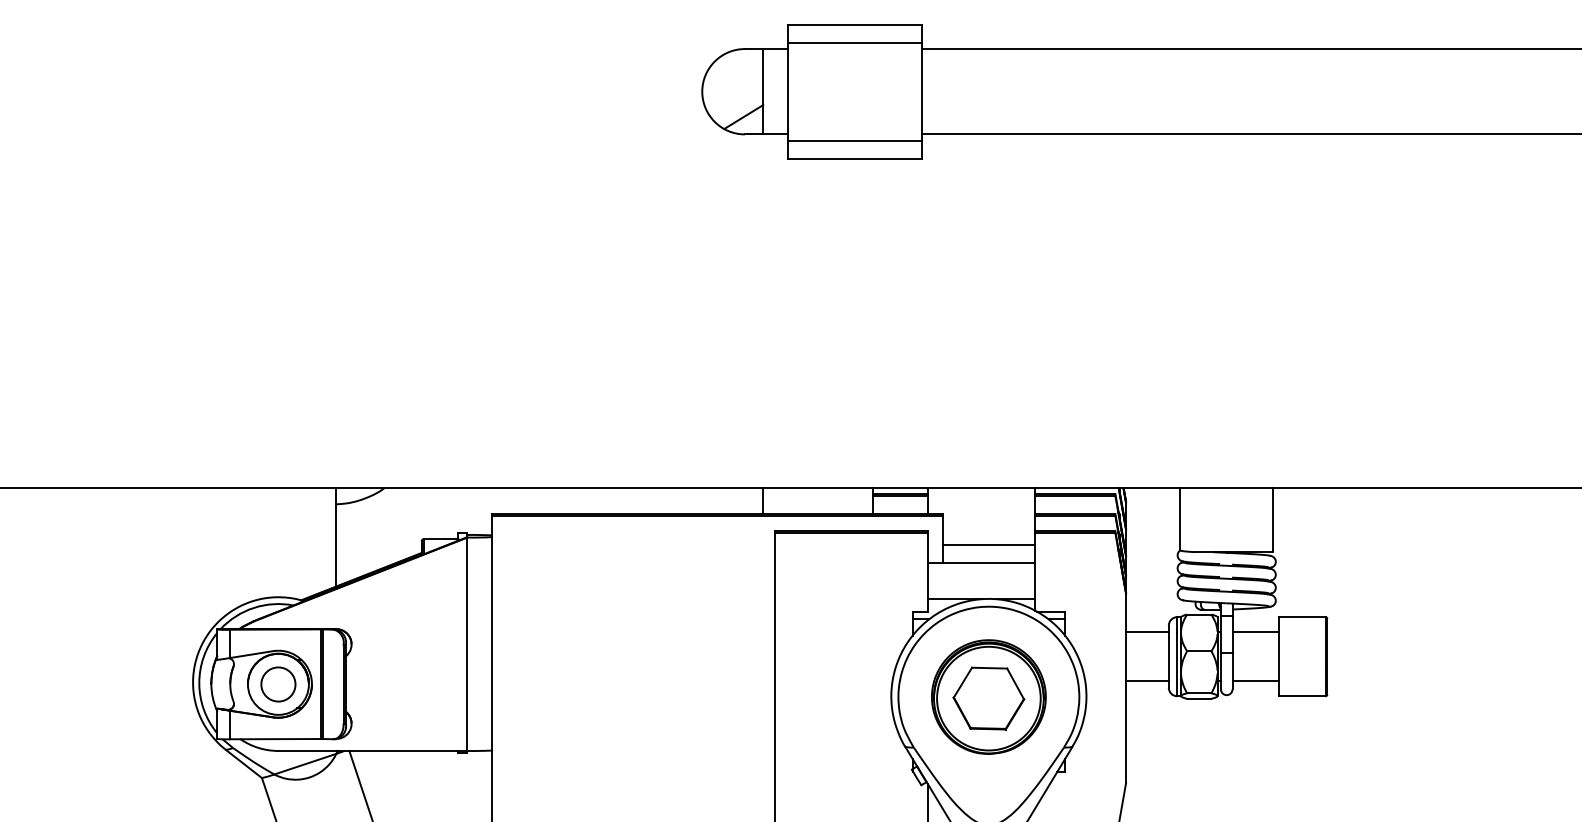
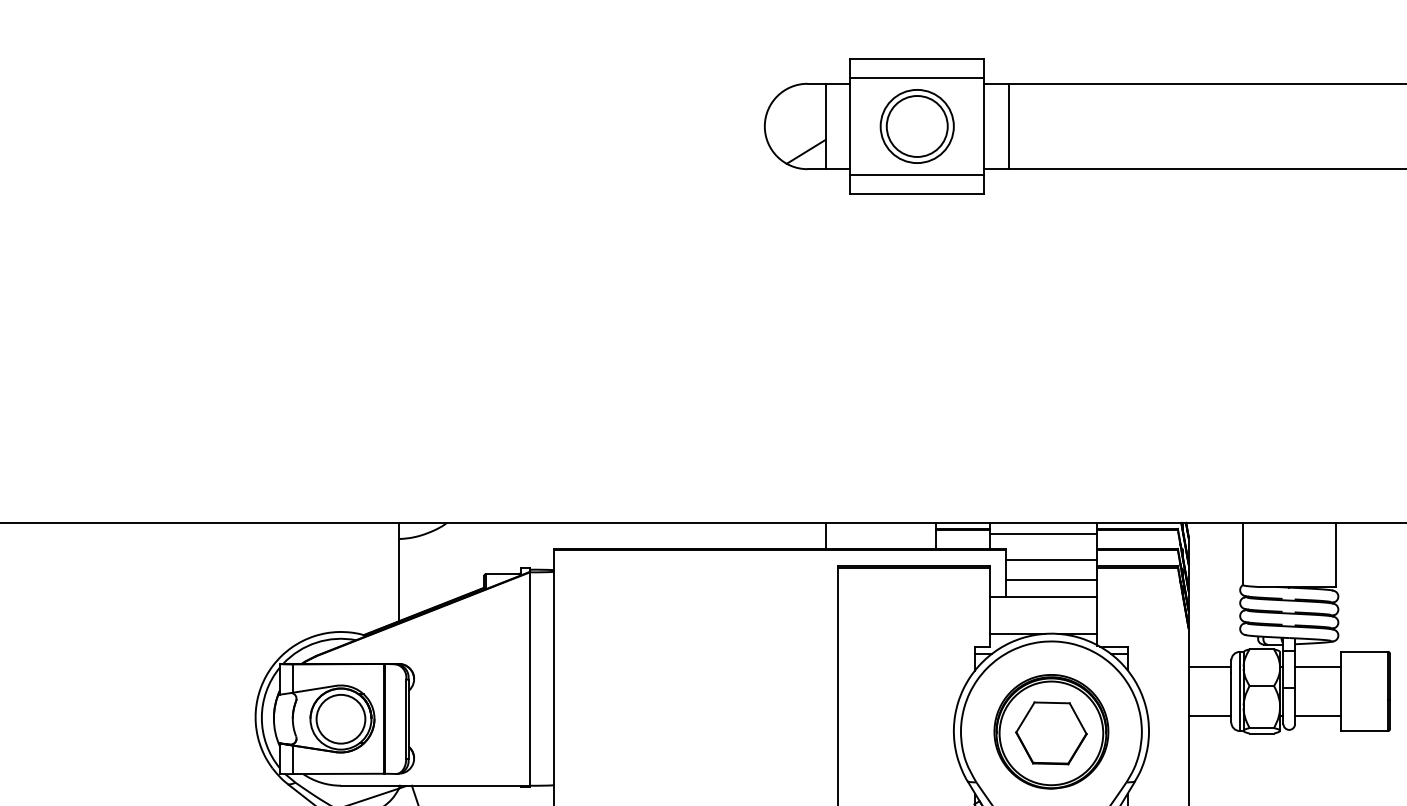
part: (854, 91) -> (917, 126), added
line: (946, 91) -> (1009, 126), added
line: (980, 498) -> (1043, 533), added
line: (988, 525) -> (1051, 560), added
circle: (278, 684) -> (341, 719), size x1.43

